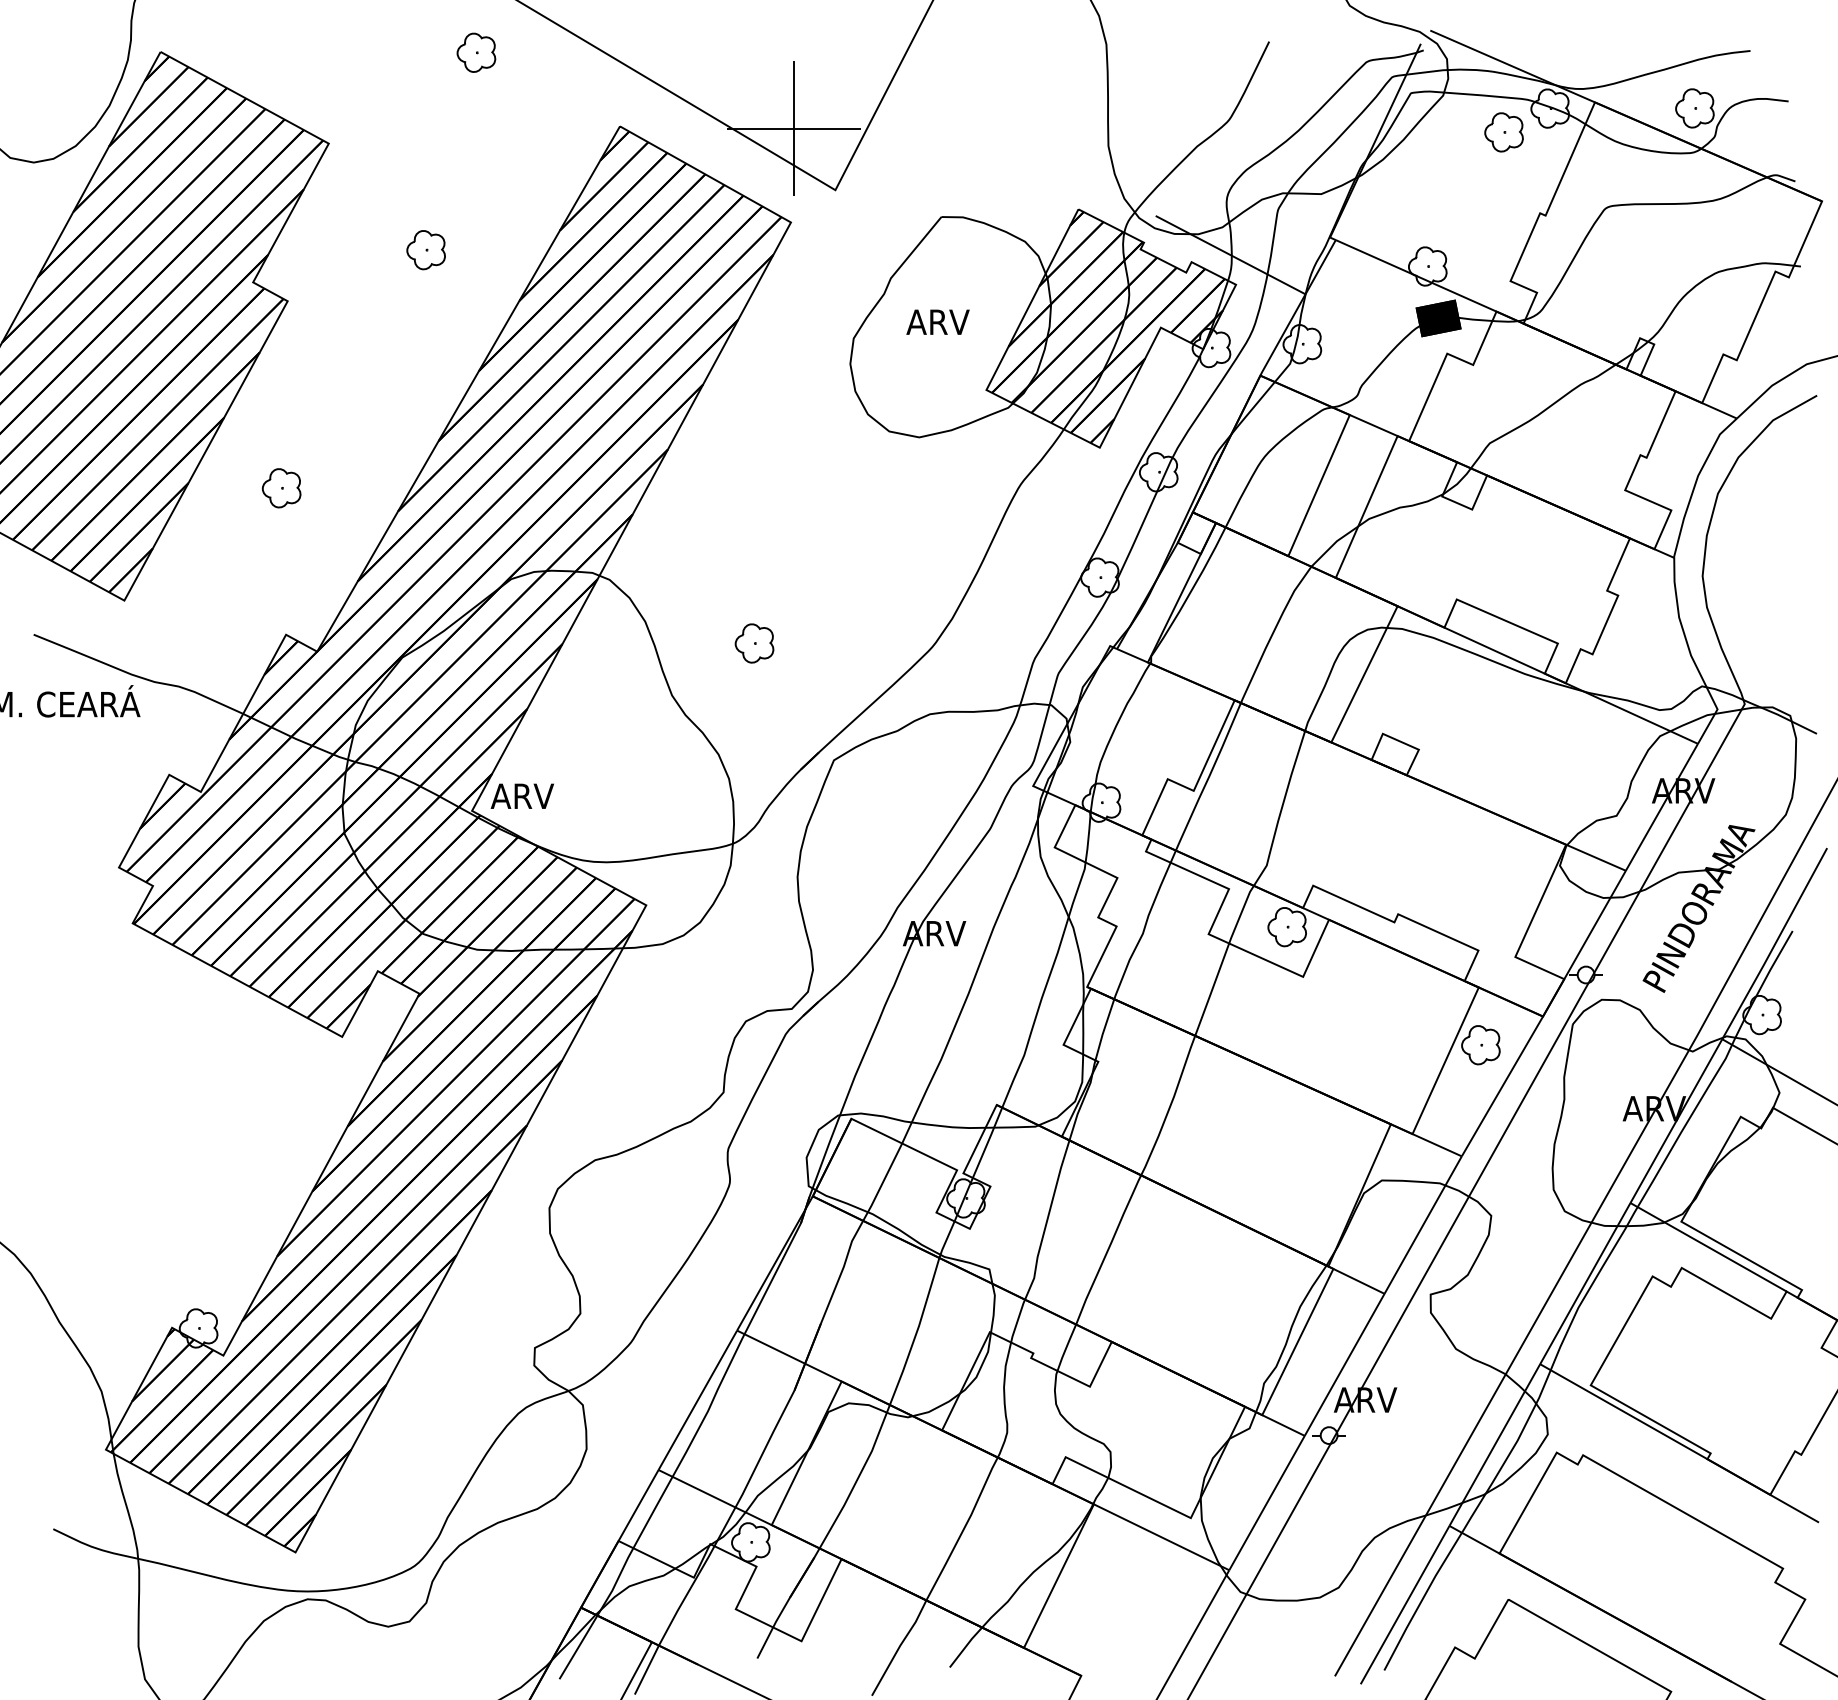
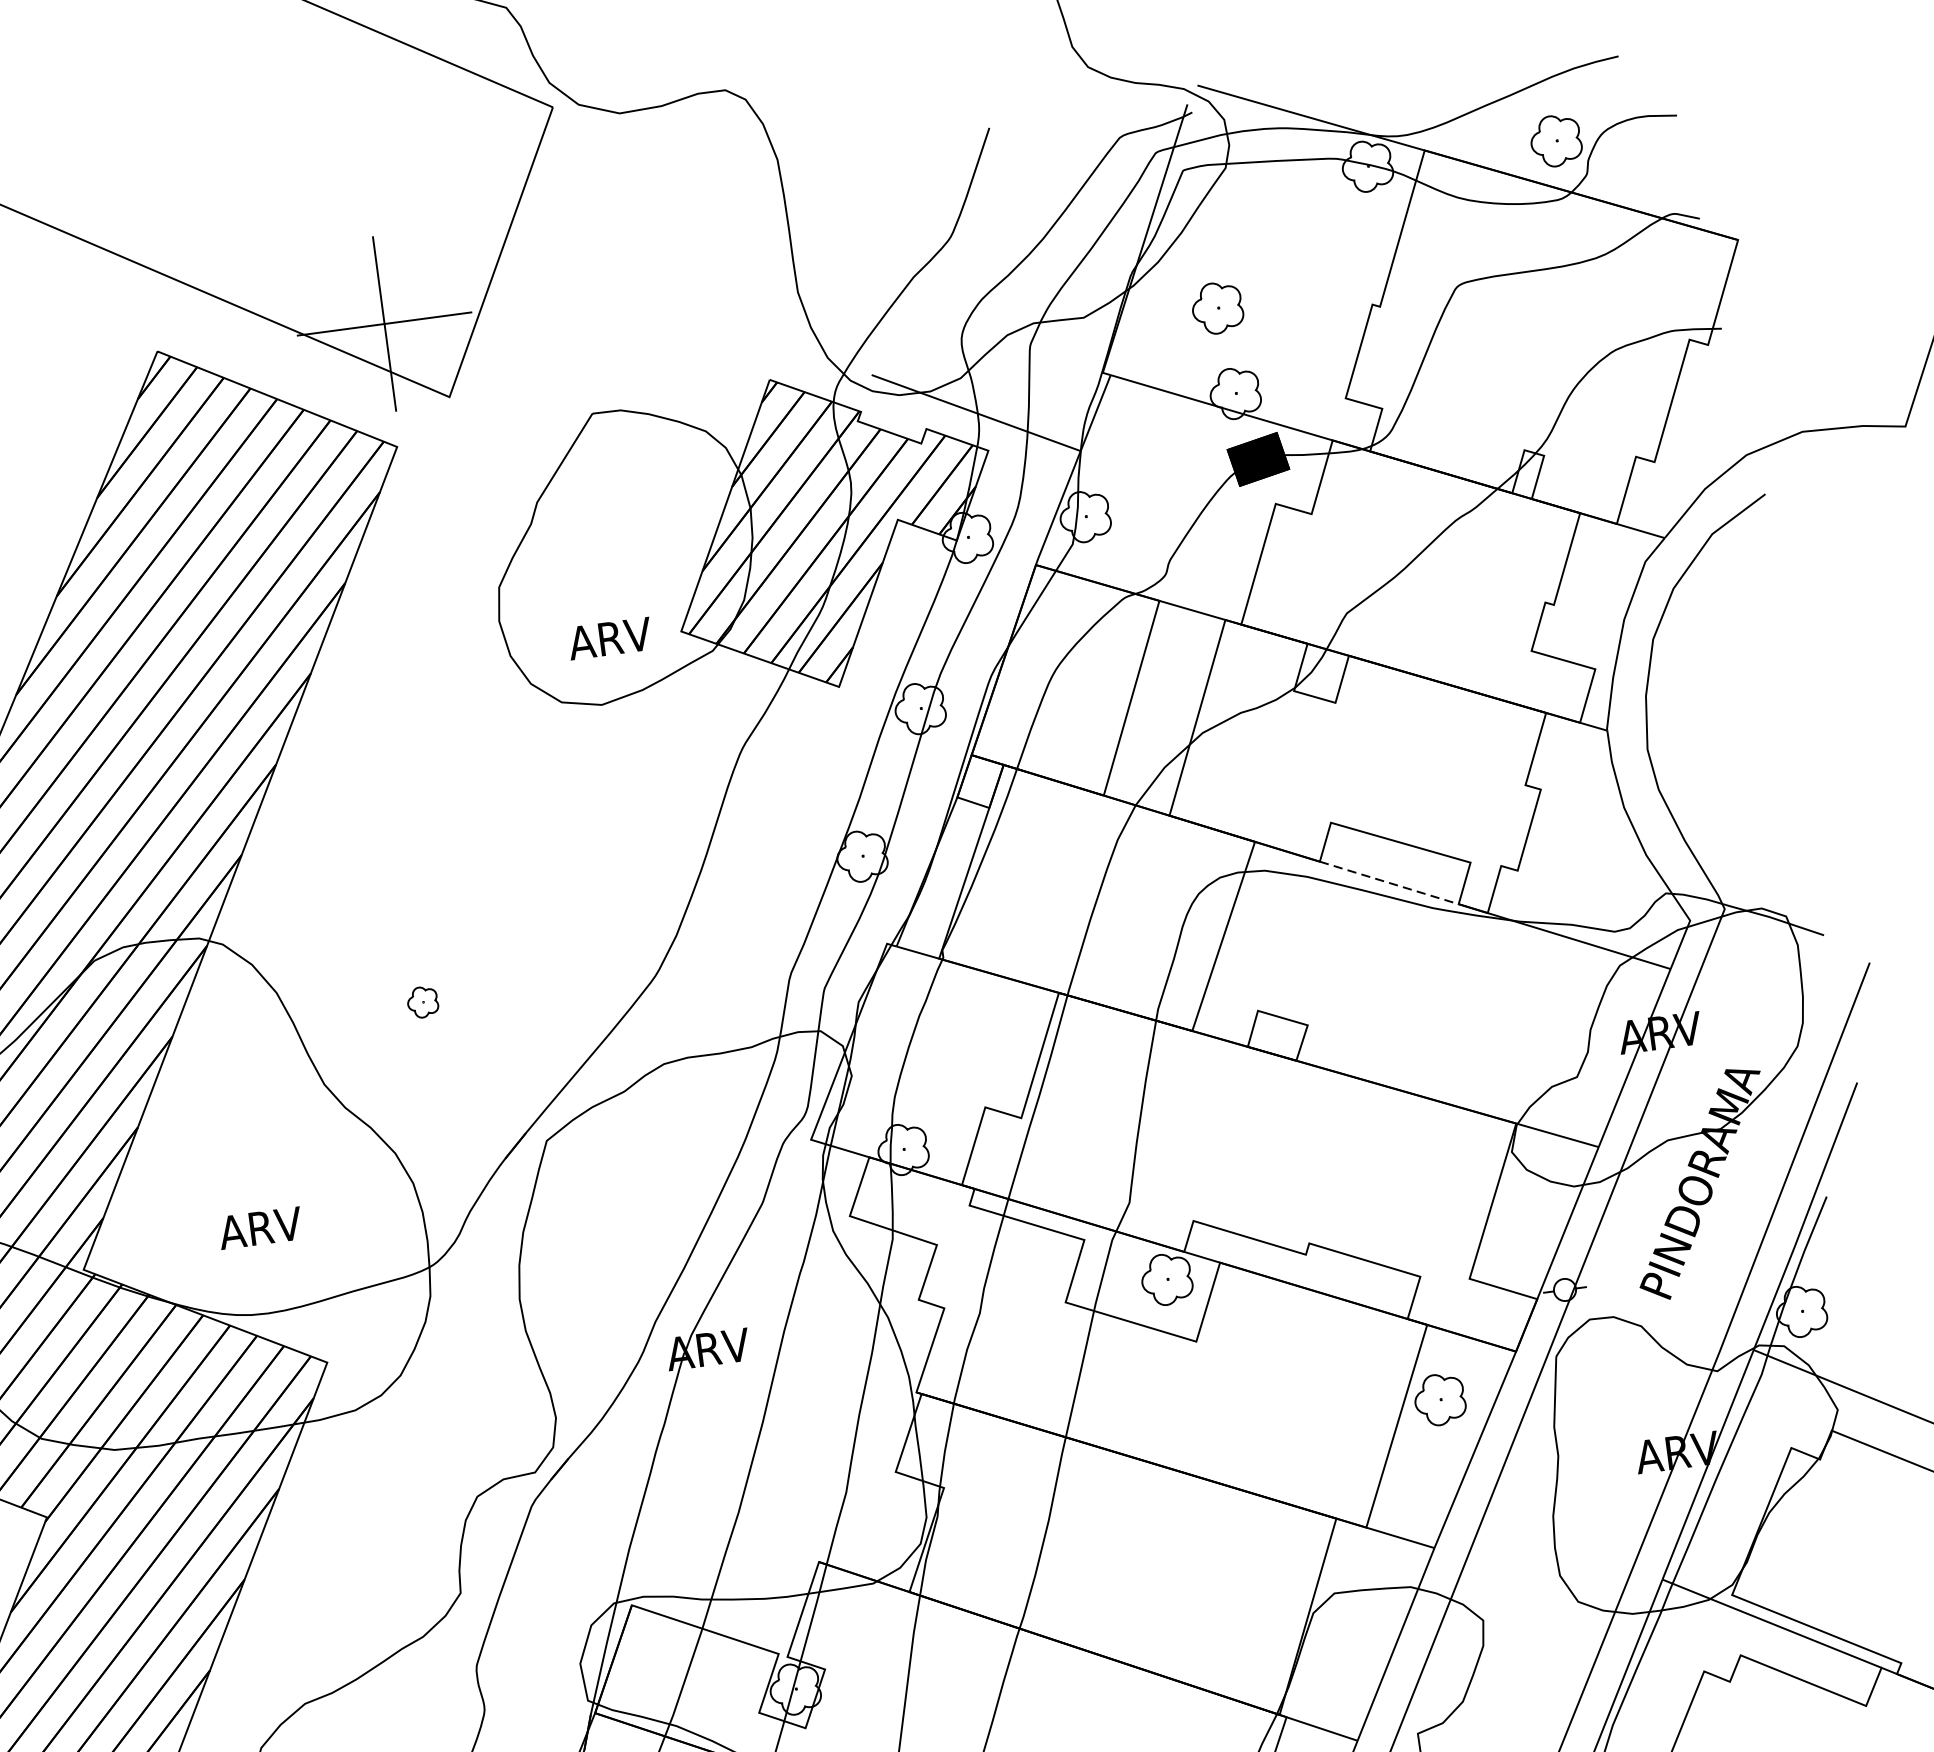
part: (1503, 132) -> (1216, 308), moved
text: (937, 321) -> (609, 637), moved
part: (754, 643) -> (422, 1002), size x0.6
line: (1495, 650) -> (1390, 882), solid -> dashed
text: (521, 795) -> (259, 1227), moved

